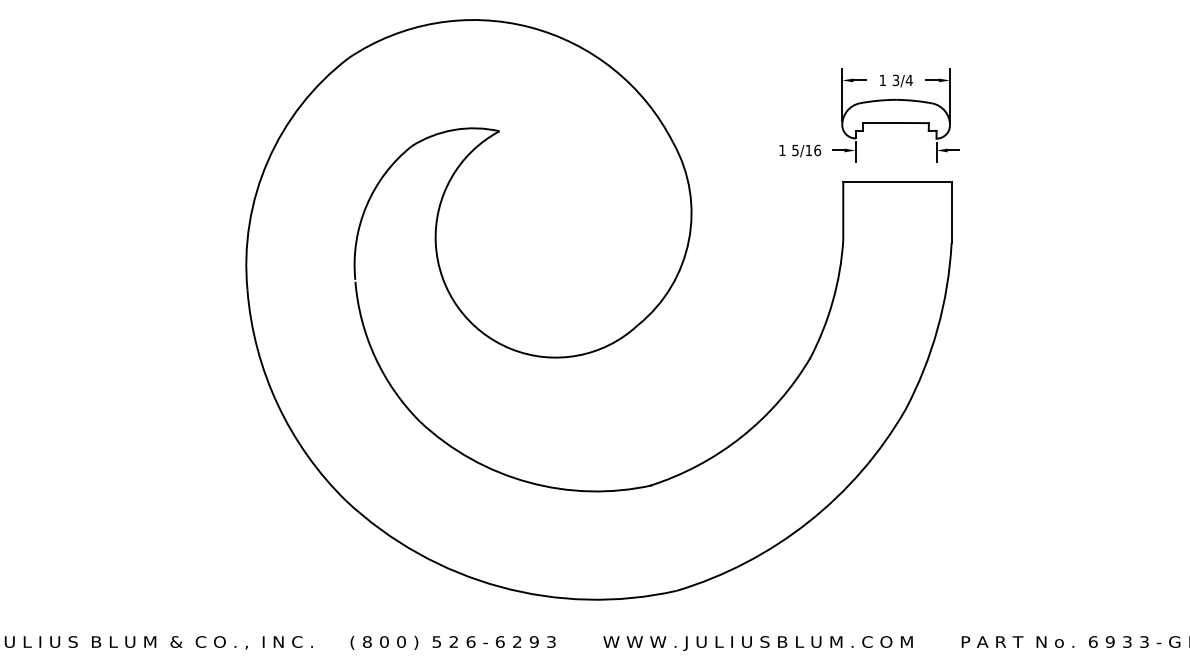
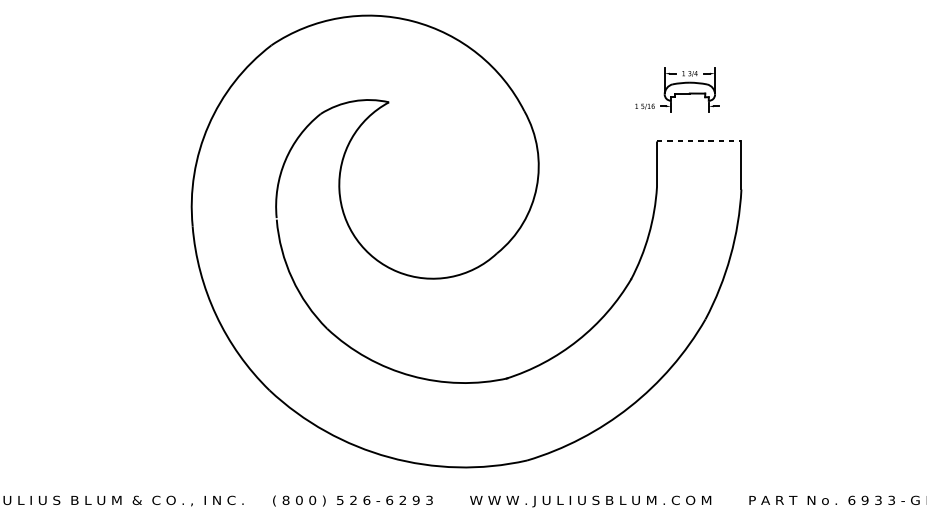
part: (869, 115) -> (677, 90), size x0.6
line: (897, 181) -> (699, 141), solid -> dashed

